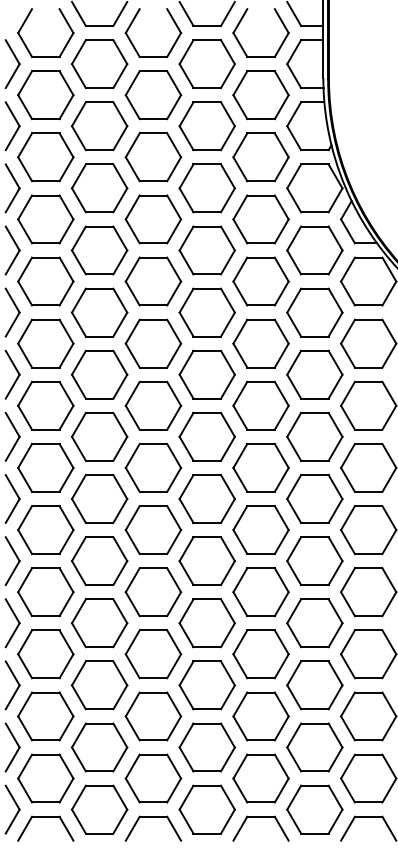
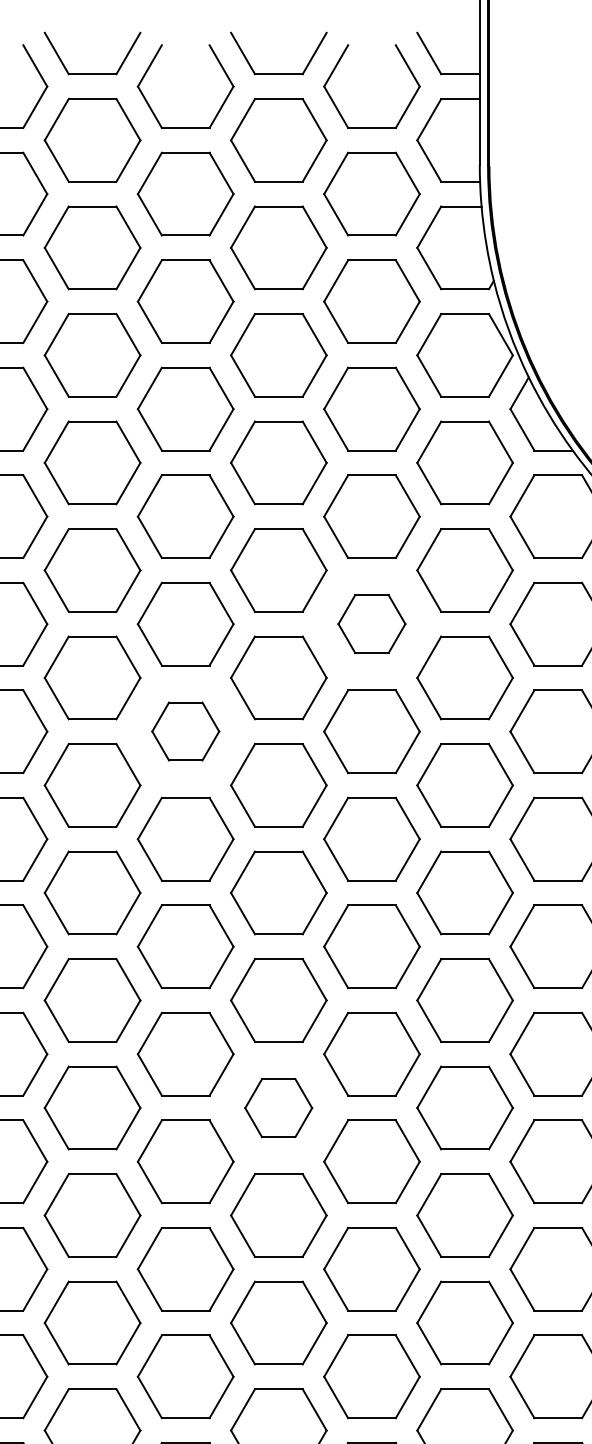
part: (260, 343) -> (371, 623), size x0.7
part: (153, 405) -> (185, 731), size x0.7
part: (206, 623) -> (277, 1108), size x0.7

